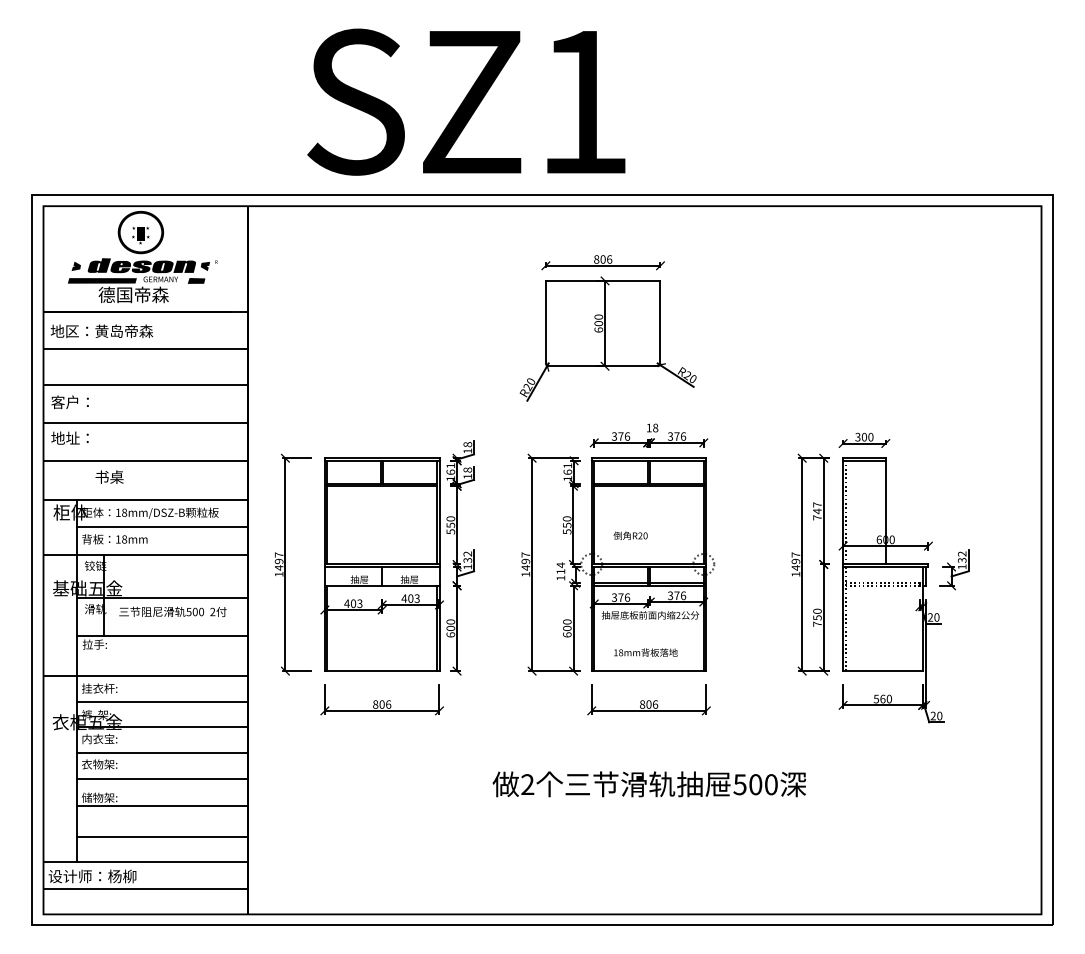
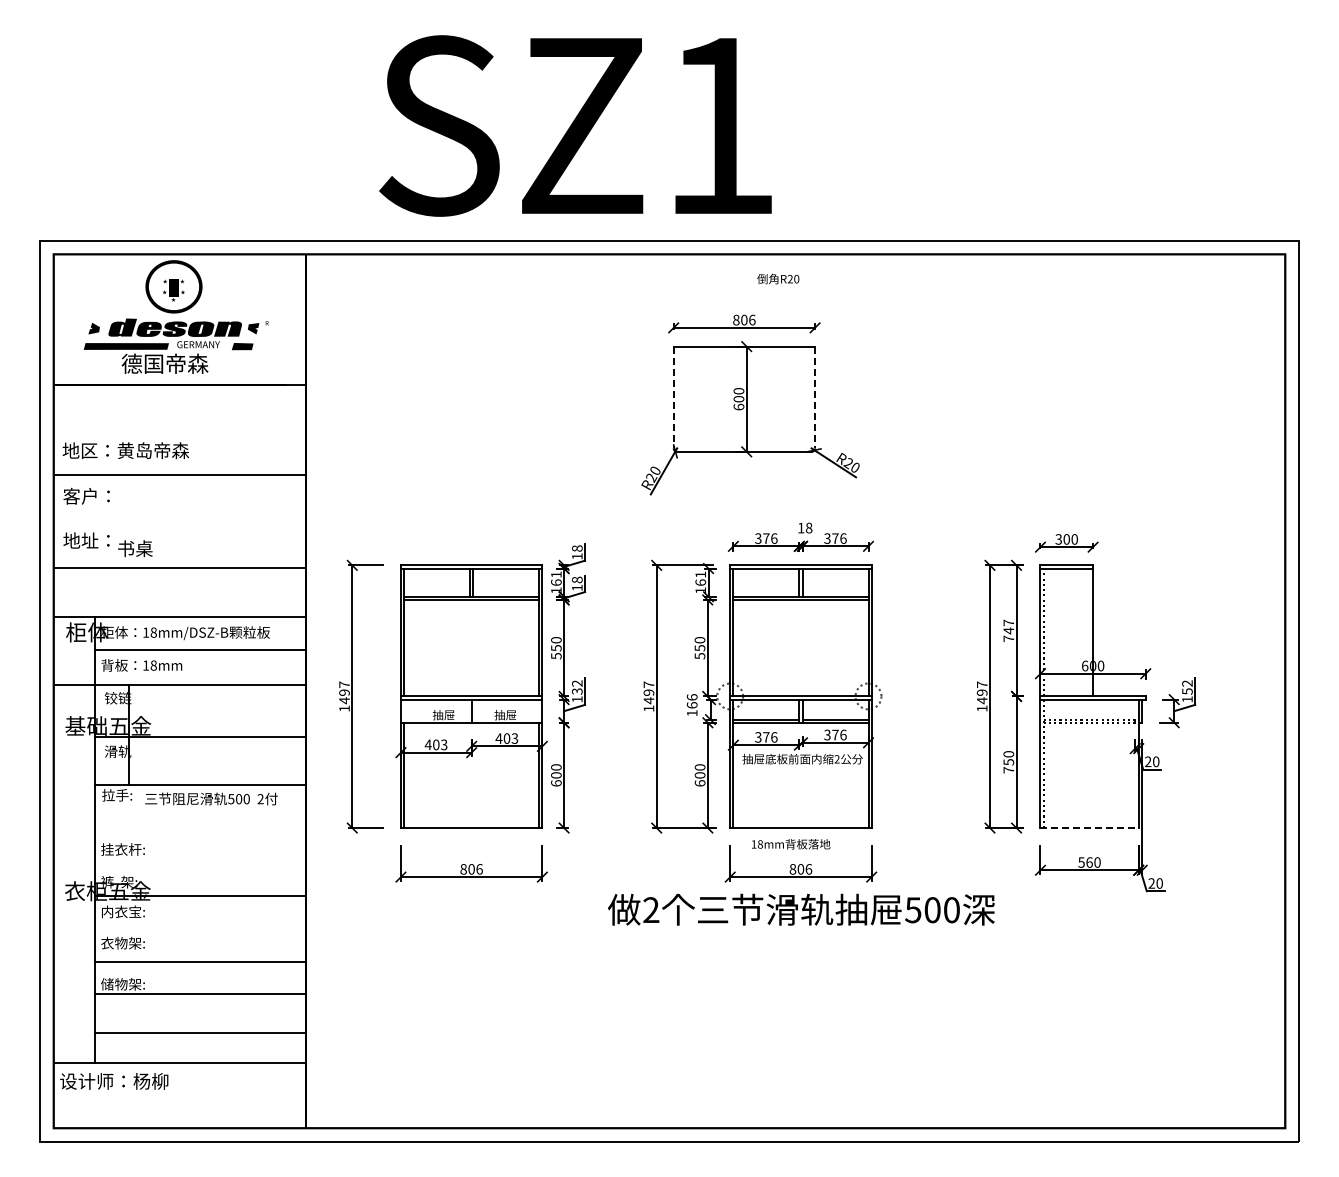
line: (545, 322) -> (673, 397), solid -> dashed
line: (660, 322) -> (815, 397), solid -> dashed
text: (101, 331) -> (125, 450), moved
line: (145, 348) -> (179, 429), removed
line: (145, 422) -> (179, 521), removed
text: (109, 477) -> (135, 548), moved
text: (630, 535) -> (778, 278), moved
text: (961, 560) -> (1186, 691), 132 -> 152
text: (560, 567) -> (691, 700), 114 -> 166
text: (172, 611) -> (211, 798), moved
text: (646, 652) -> (791, 844), moved
line: (883, 671) -> (1090, 828), solid -> dashed
line: (145, 675) -> (179, 833), removed
line: (162, 701) -> (200, 865), removed
line: (162, 752) -> (200, 928), removed
text: (649, 784) -> (801, 909), moved
line: (145, 889) -> (179, 1097), removed

